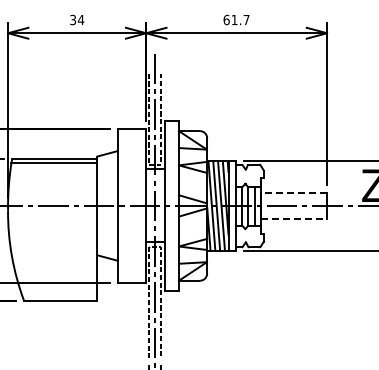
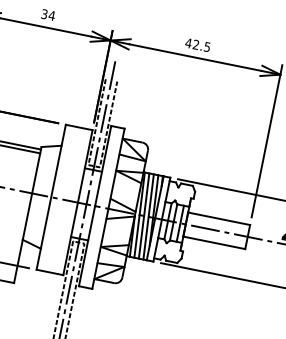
text: (236, 19) -> (198, 44), 61.7 -> 42.5
line: (294, 193) -> (219, 219), dashed -> solid
line: (294, 218) -> (214, 242), dashed -> solid

